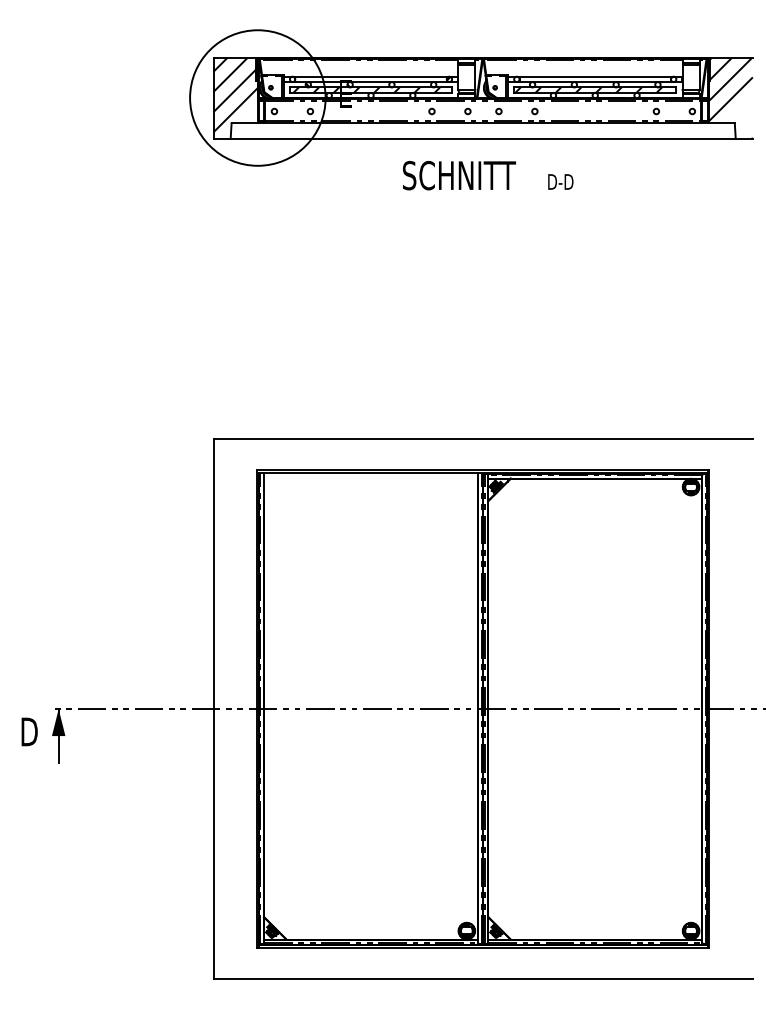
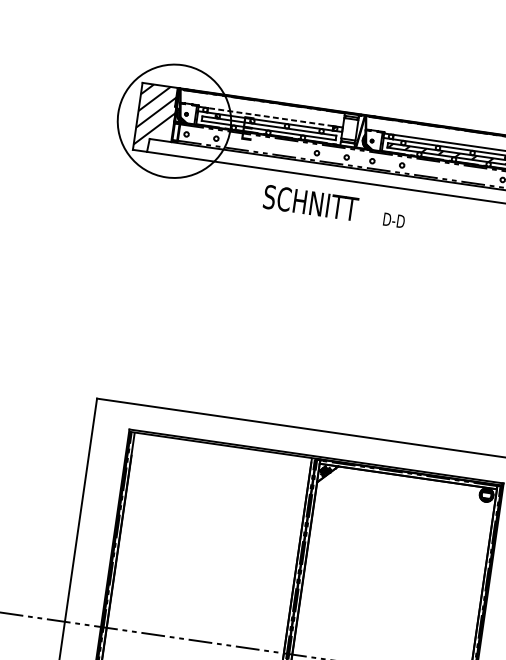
line: (371, 76) -> (271, 117), solid -> dashed
hatch: (366, 89) -> (265, 127), removed
text: (488, 175) -> (335, 206), moved

